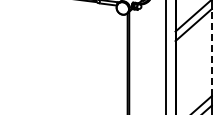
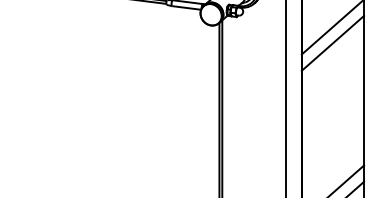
line: (211, 52) -> (363, 90), dashed -> solid

